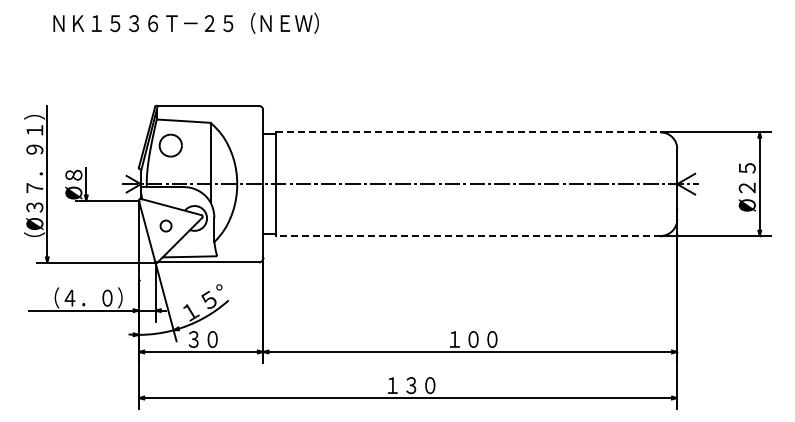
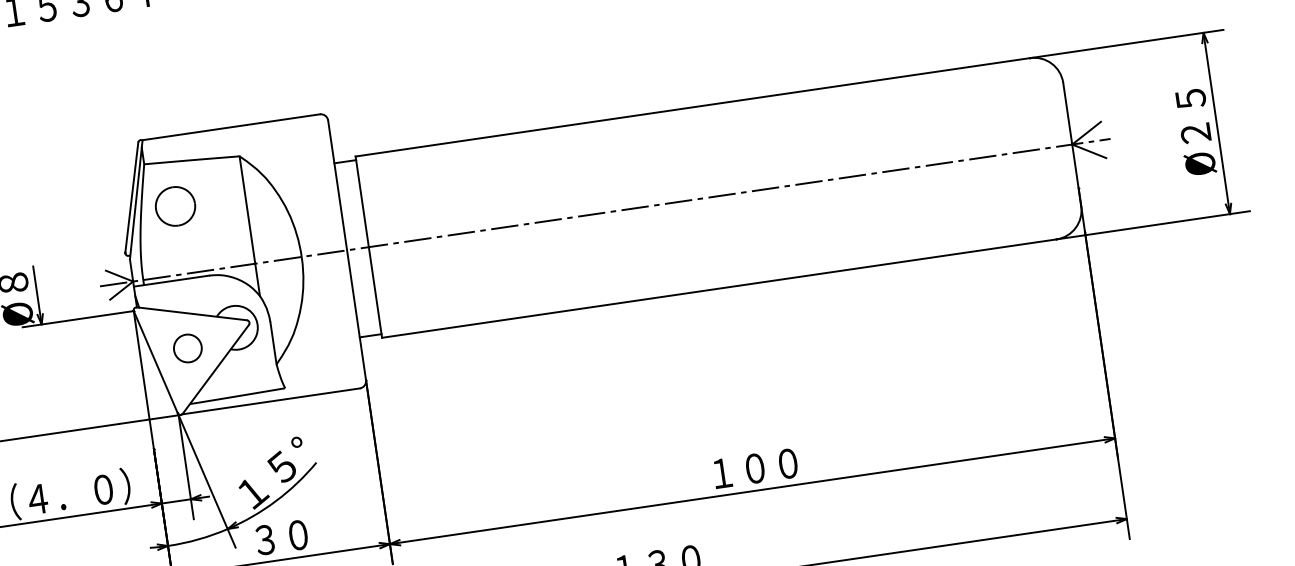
line: (468, 132) -> (693, 107), dashed -> solid
circle: (165, 225) -> (186, 347), size x1.43
line: (468, 235) -> (719, 287), dashed -> solid

